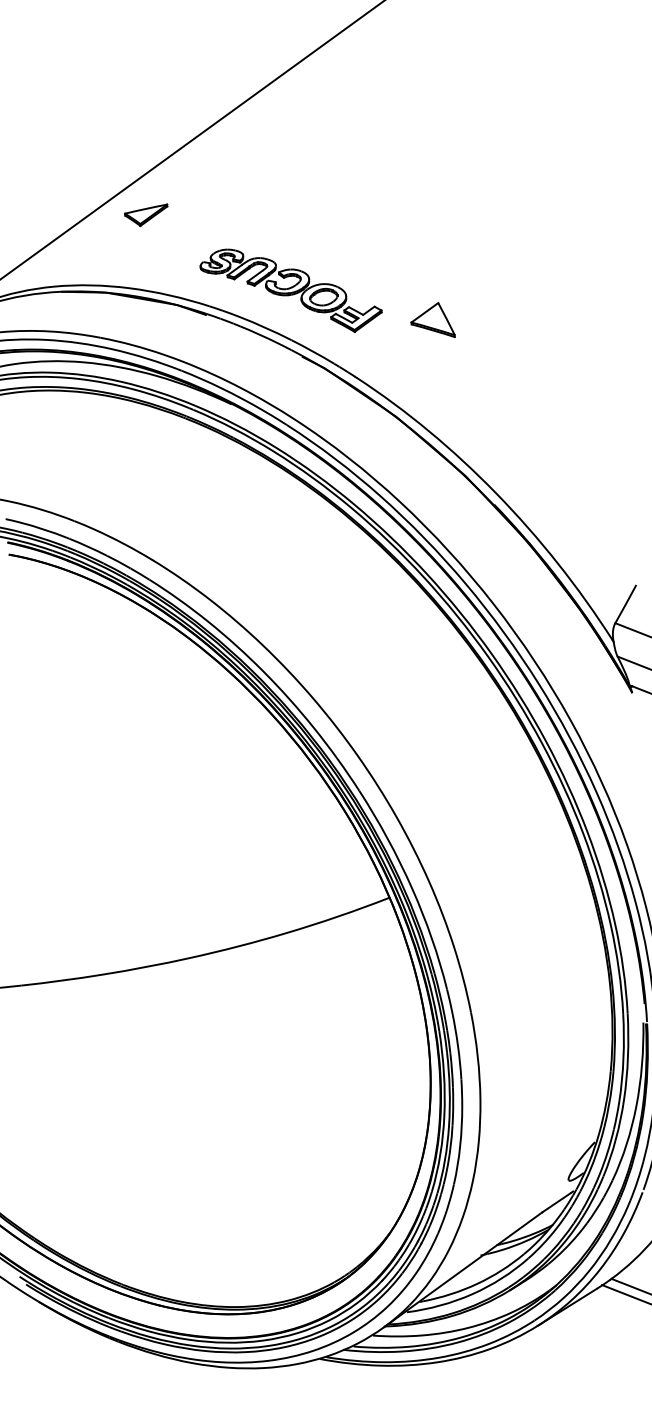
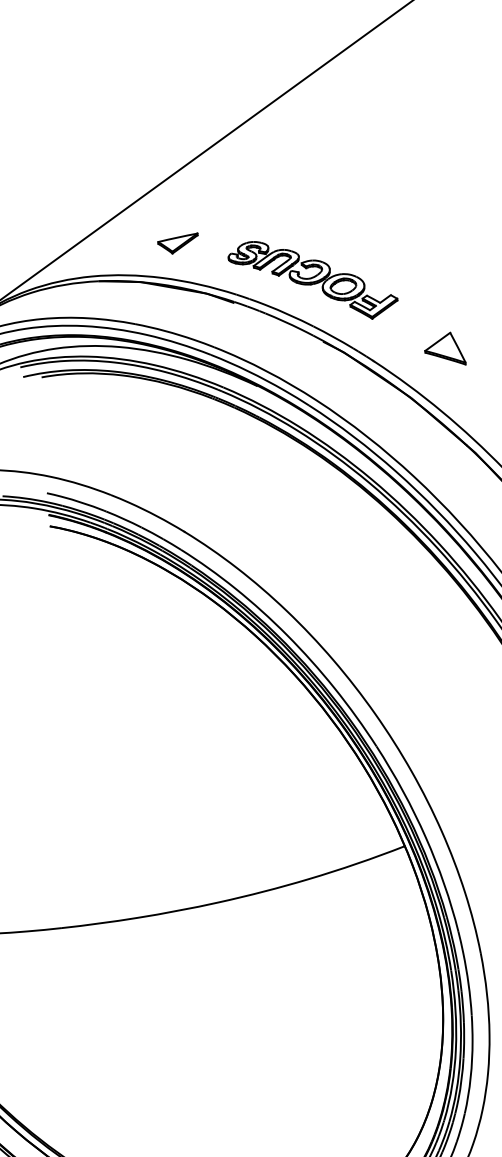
part: (146, 214) -> (178, 242), moved
part: (432, 319) -> (444, 348), moved

